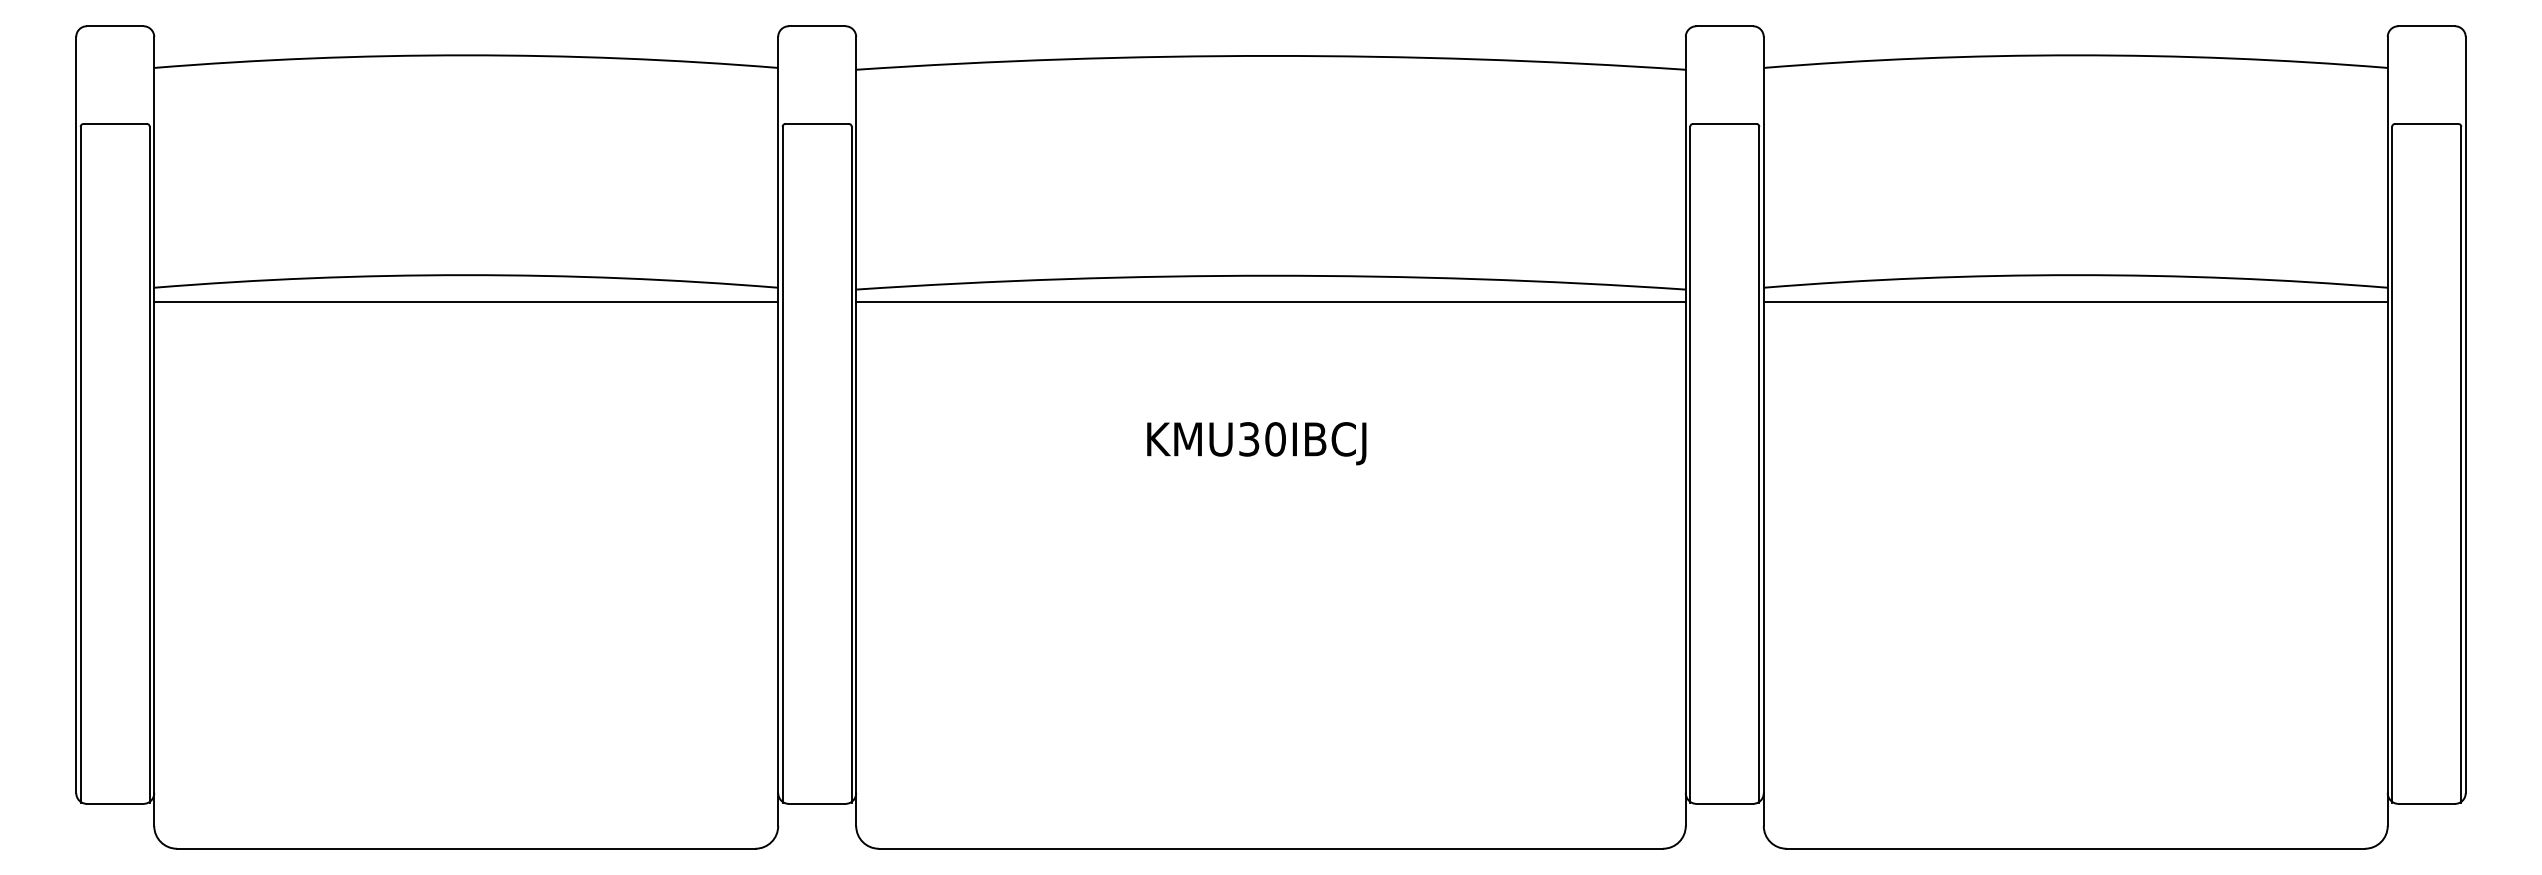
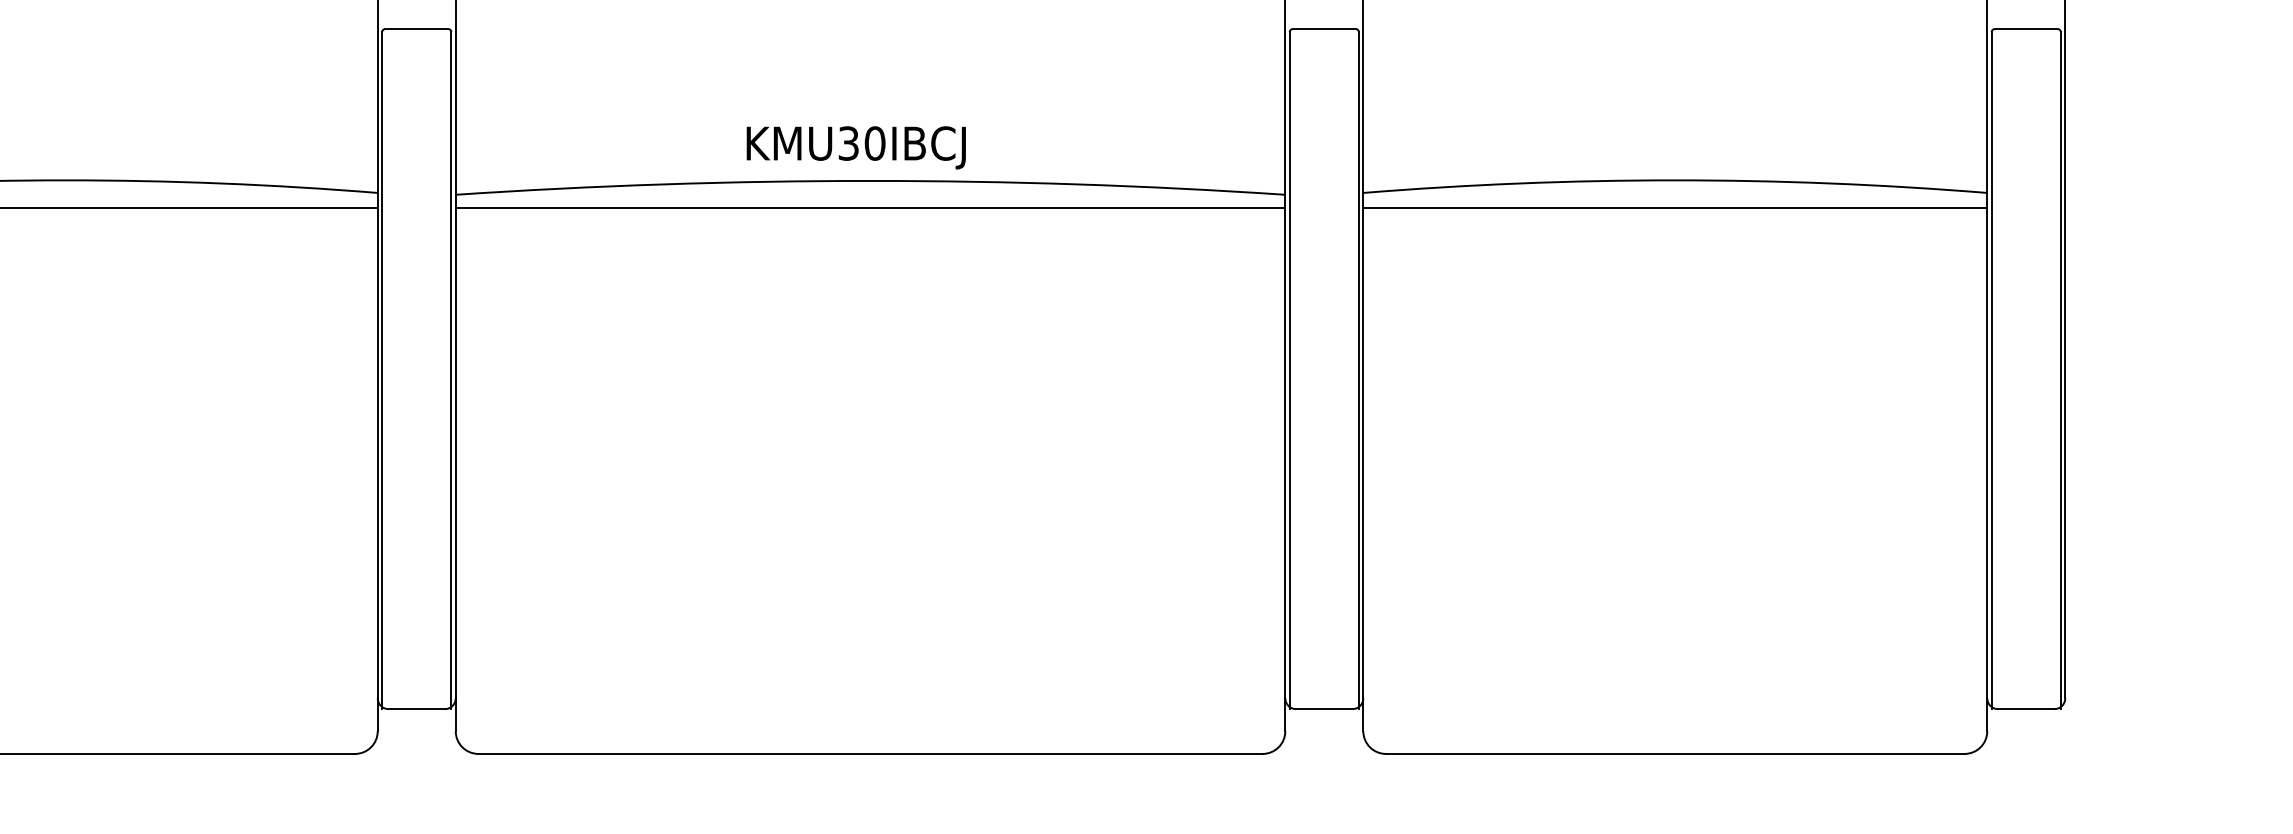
text: (1256, 443) -> (856, 147), moved

